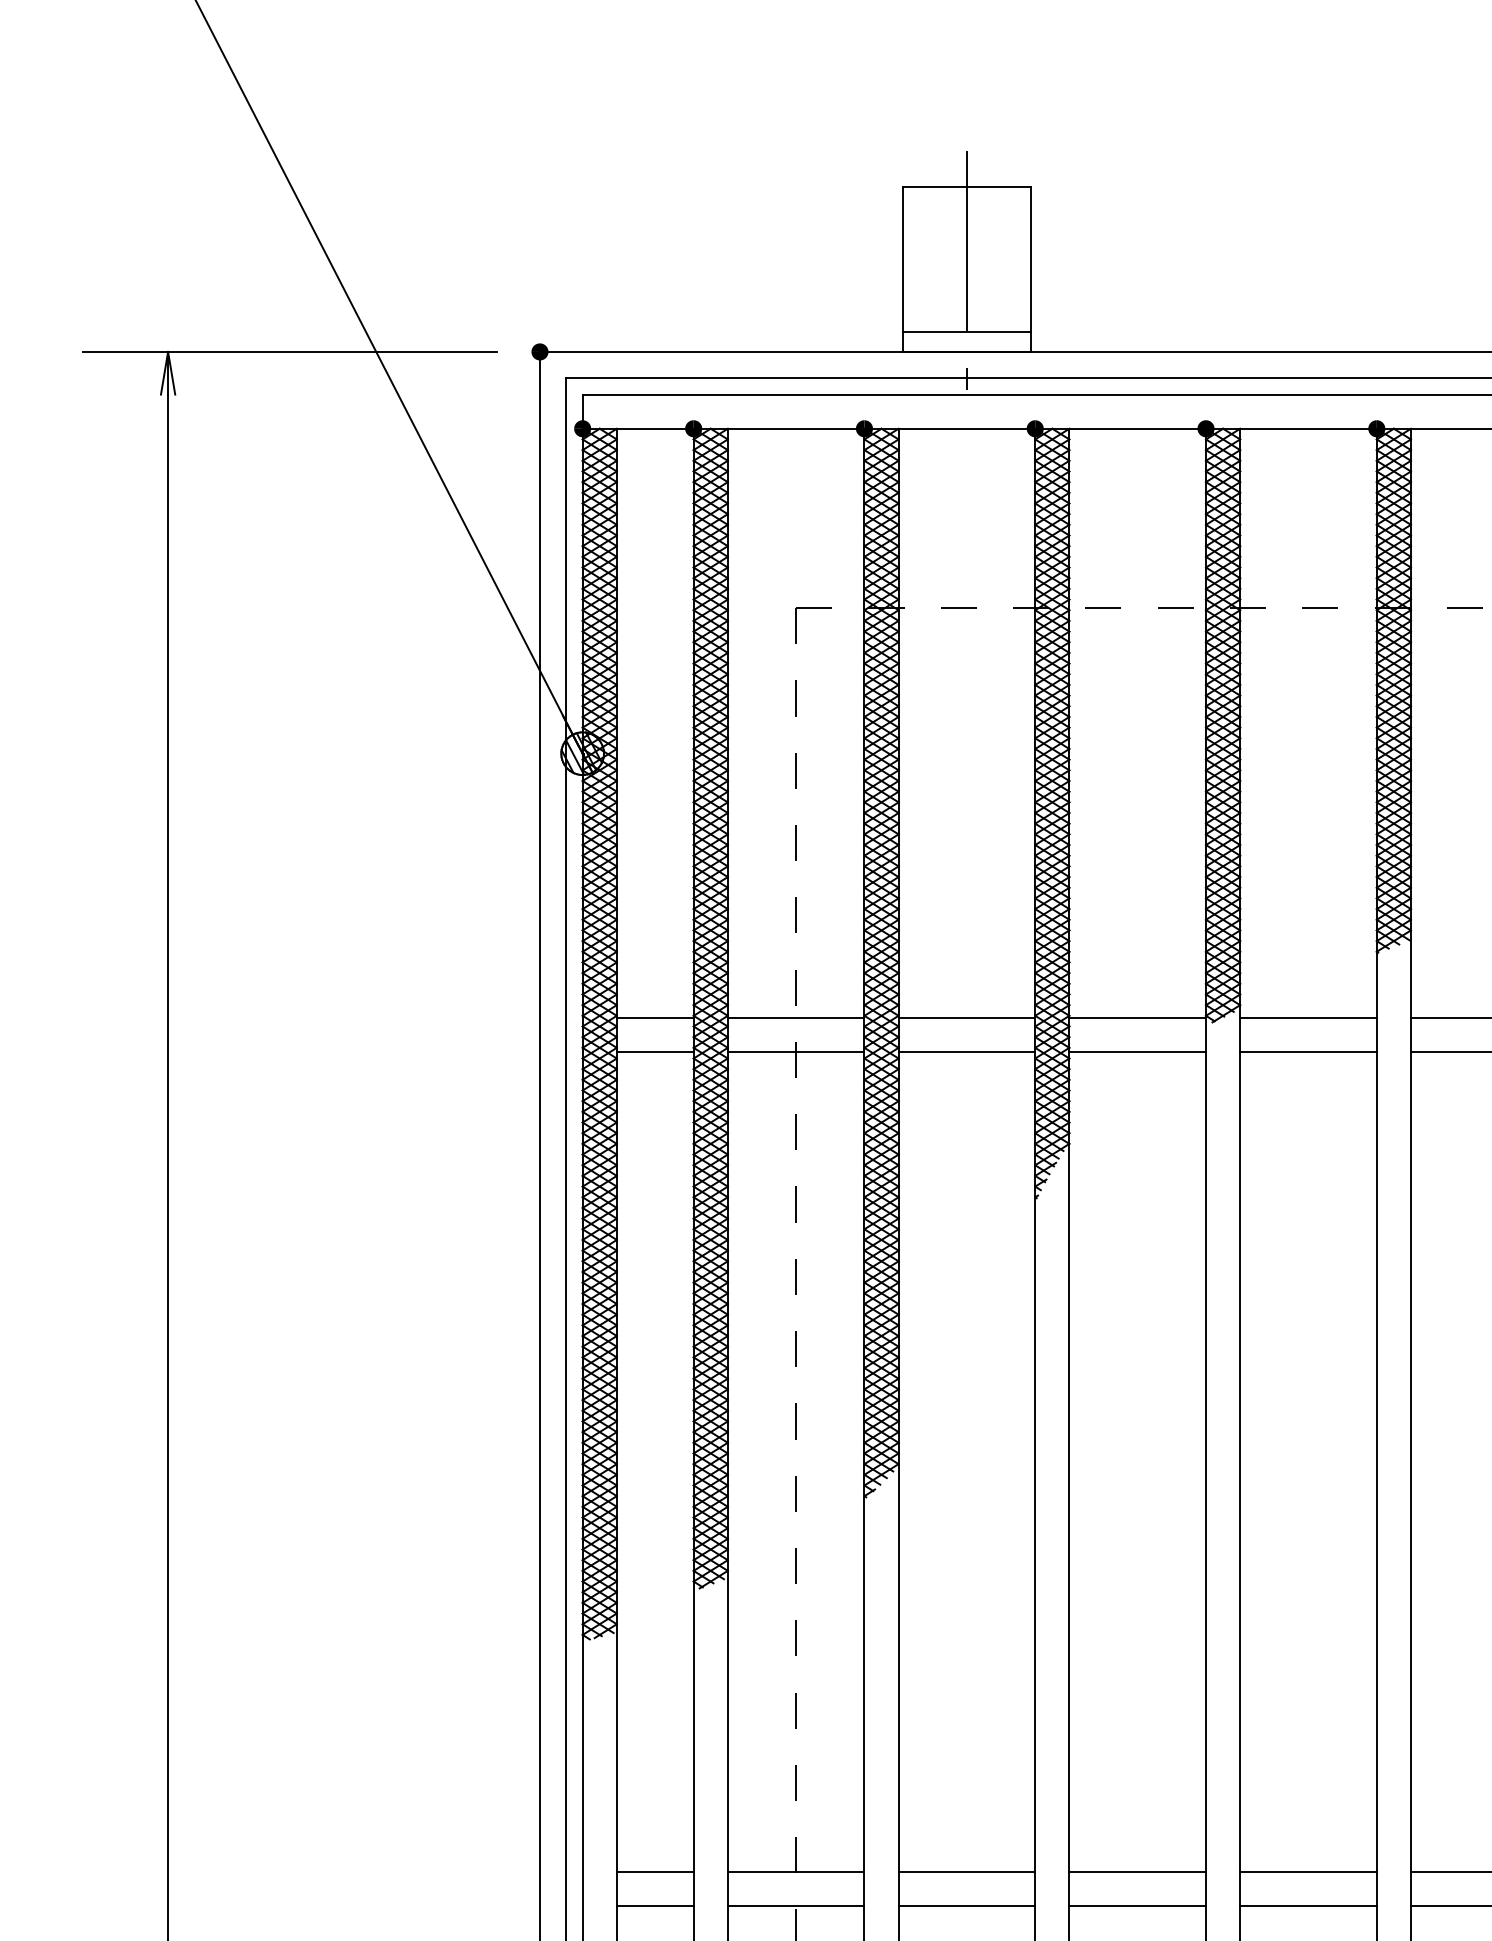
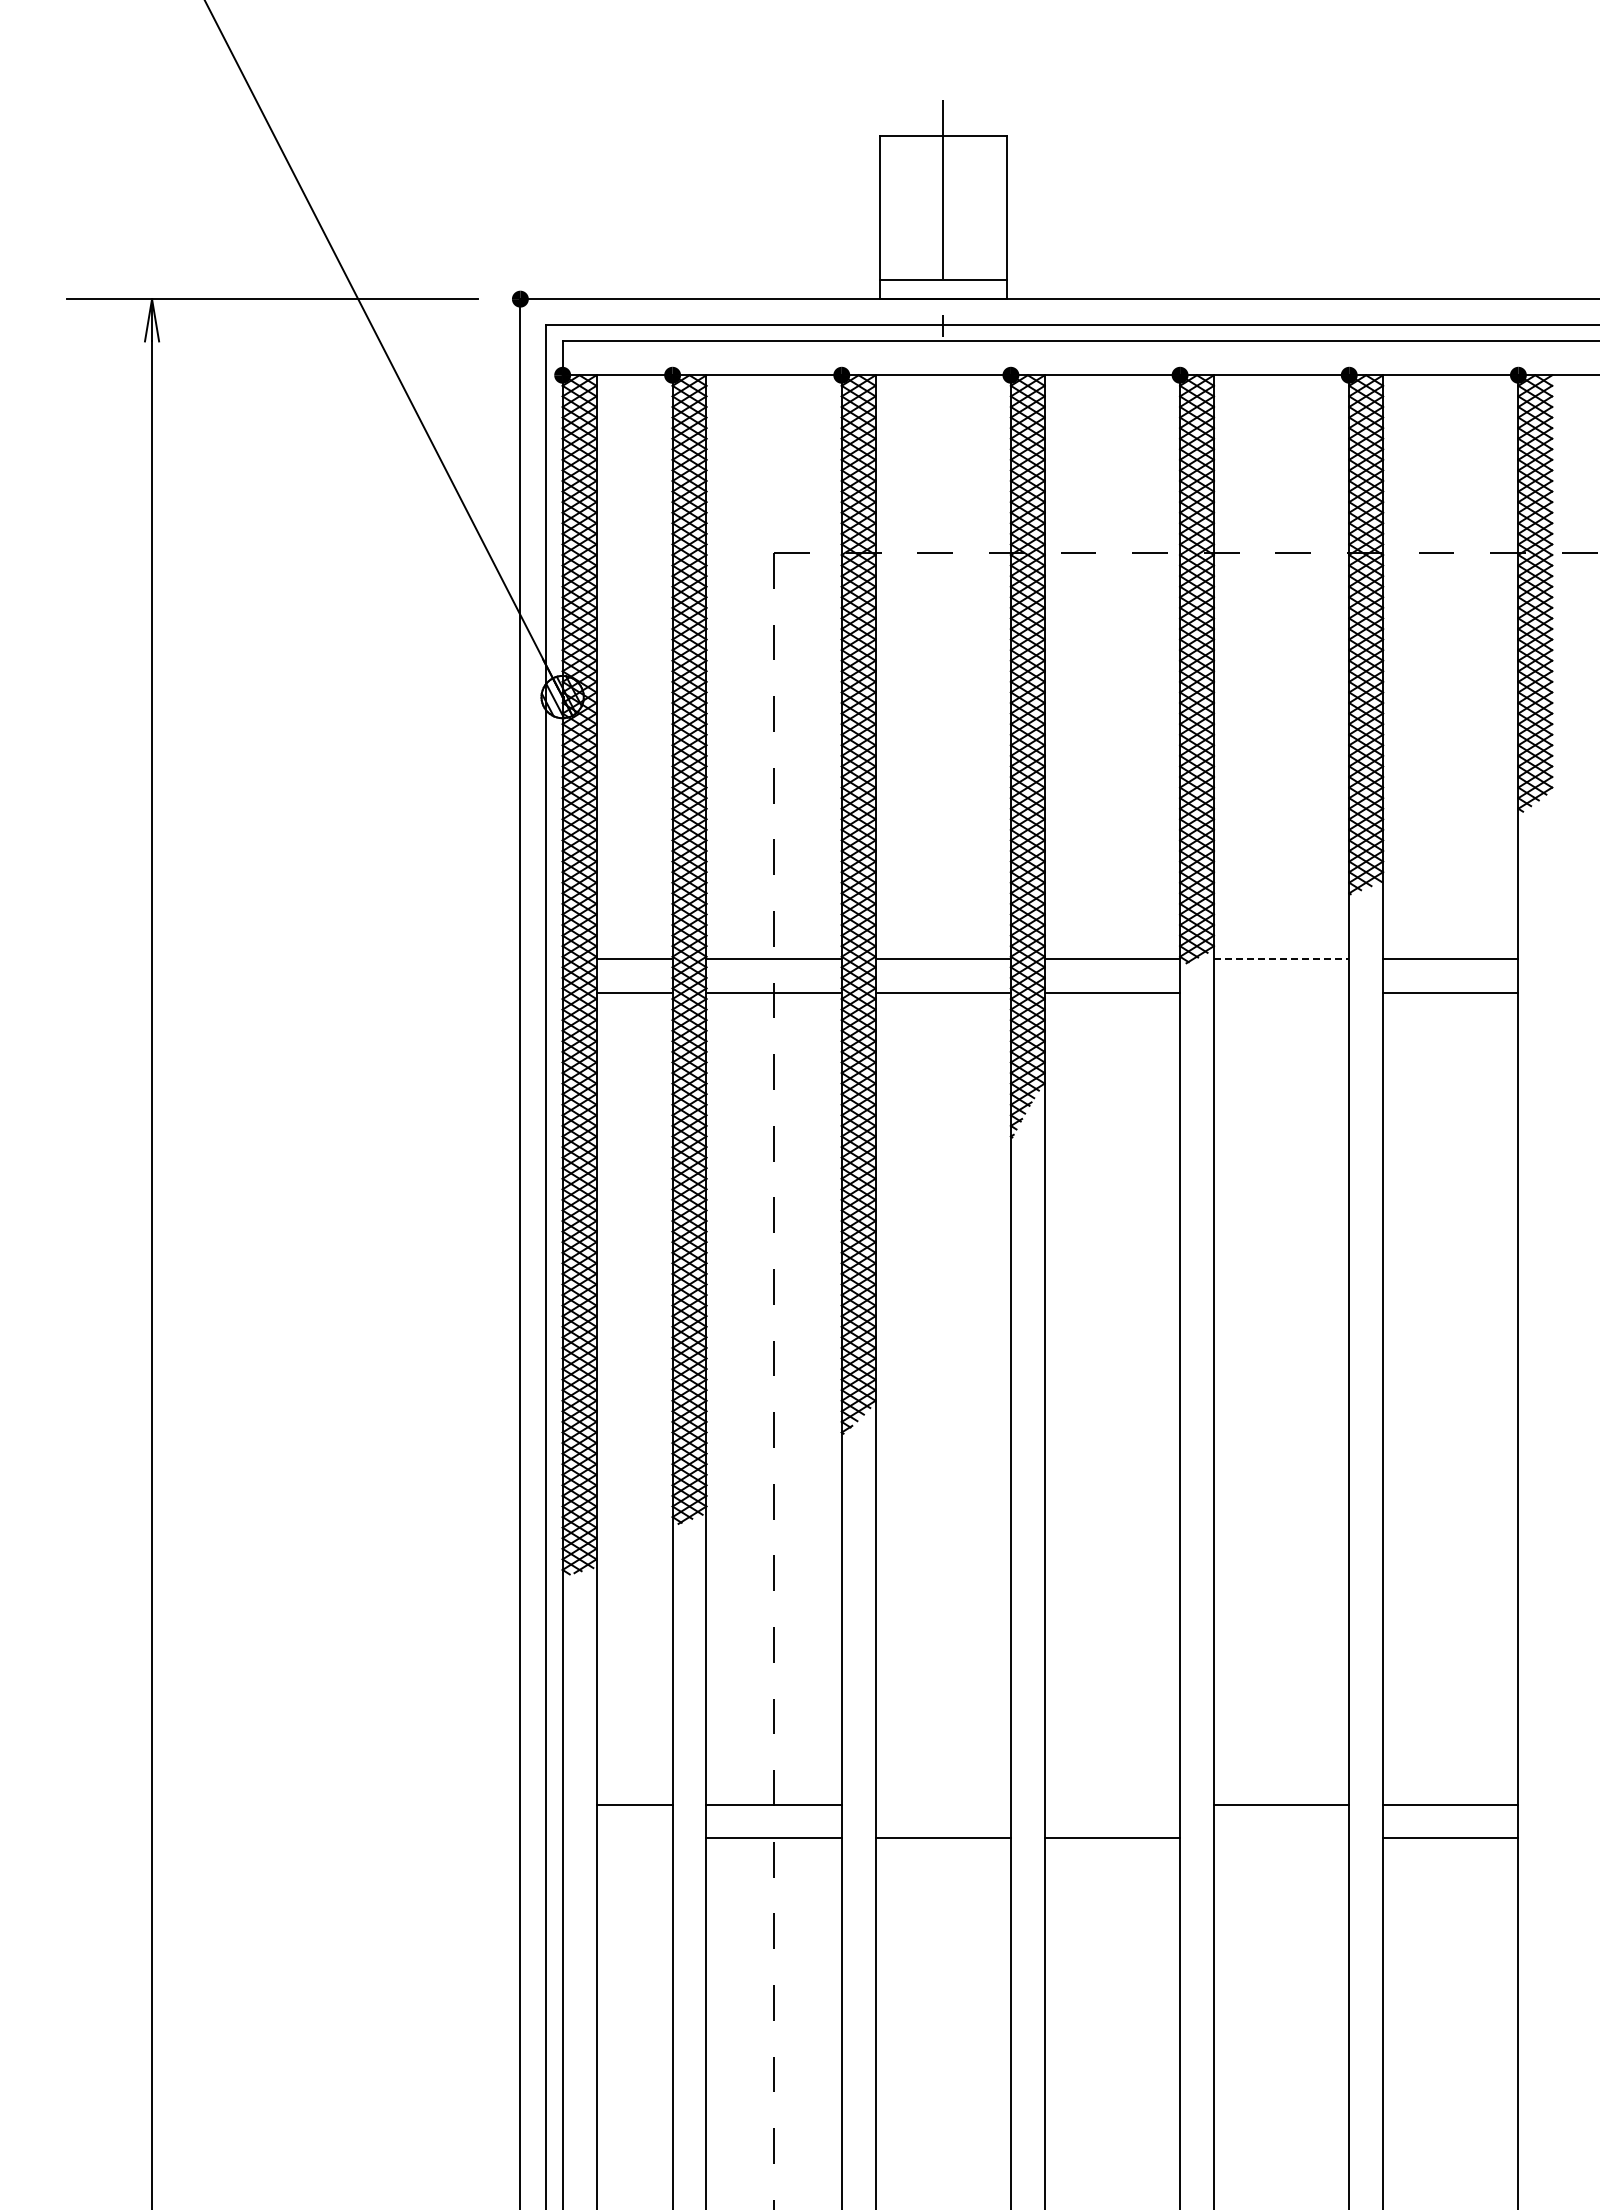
line: (1308, 1017) -> (1281, 958), solid -> dashed
line: (1308, 1051) -> (1281, 992), removed
line: (966, 1871) -> (942, 1804), removed
line: (1137, 1871) -> (1112, 1804), removed
line: (655, 1906) -> (634, 1838), removed
line: (1308, 1906) -> (1281, 1838), removed

